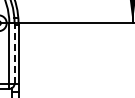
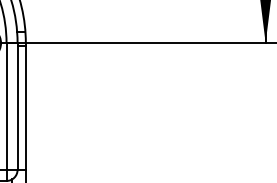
line: (14, 52) -> (17, 104), dashed -> solid

